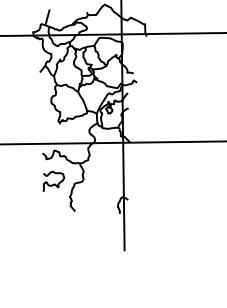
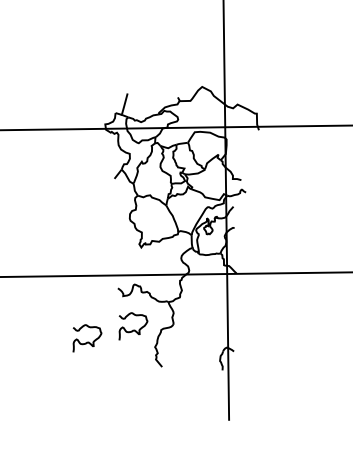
part: (20, 190) -> (87, 338), added

